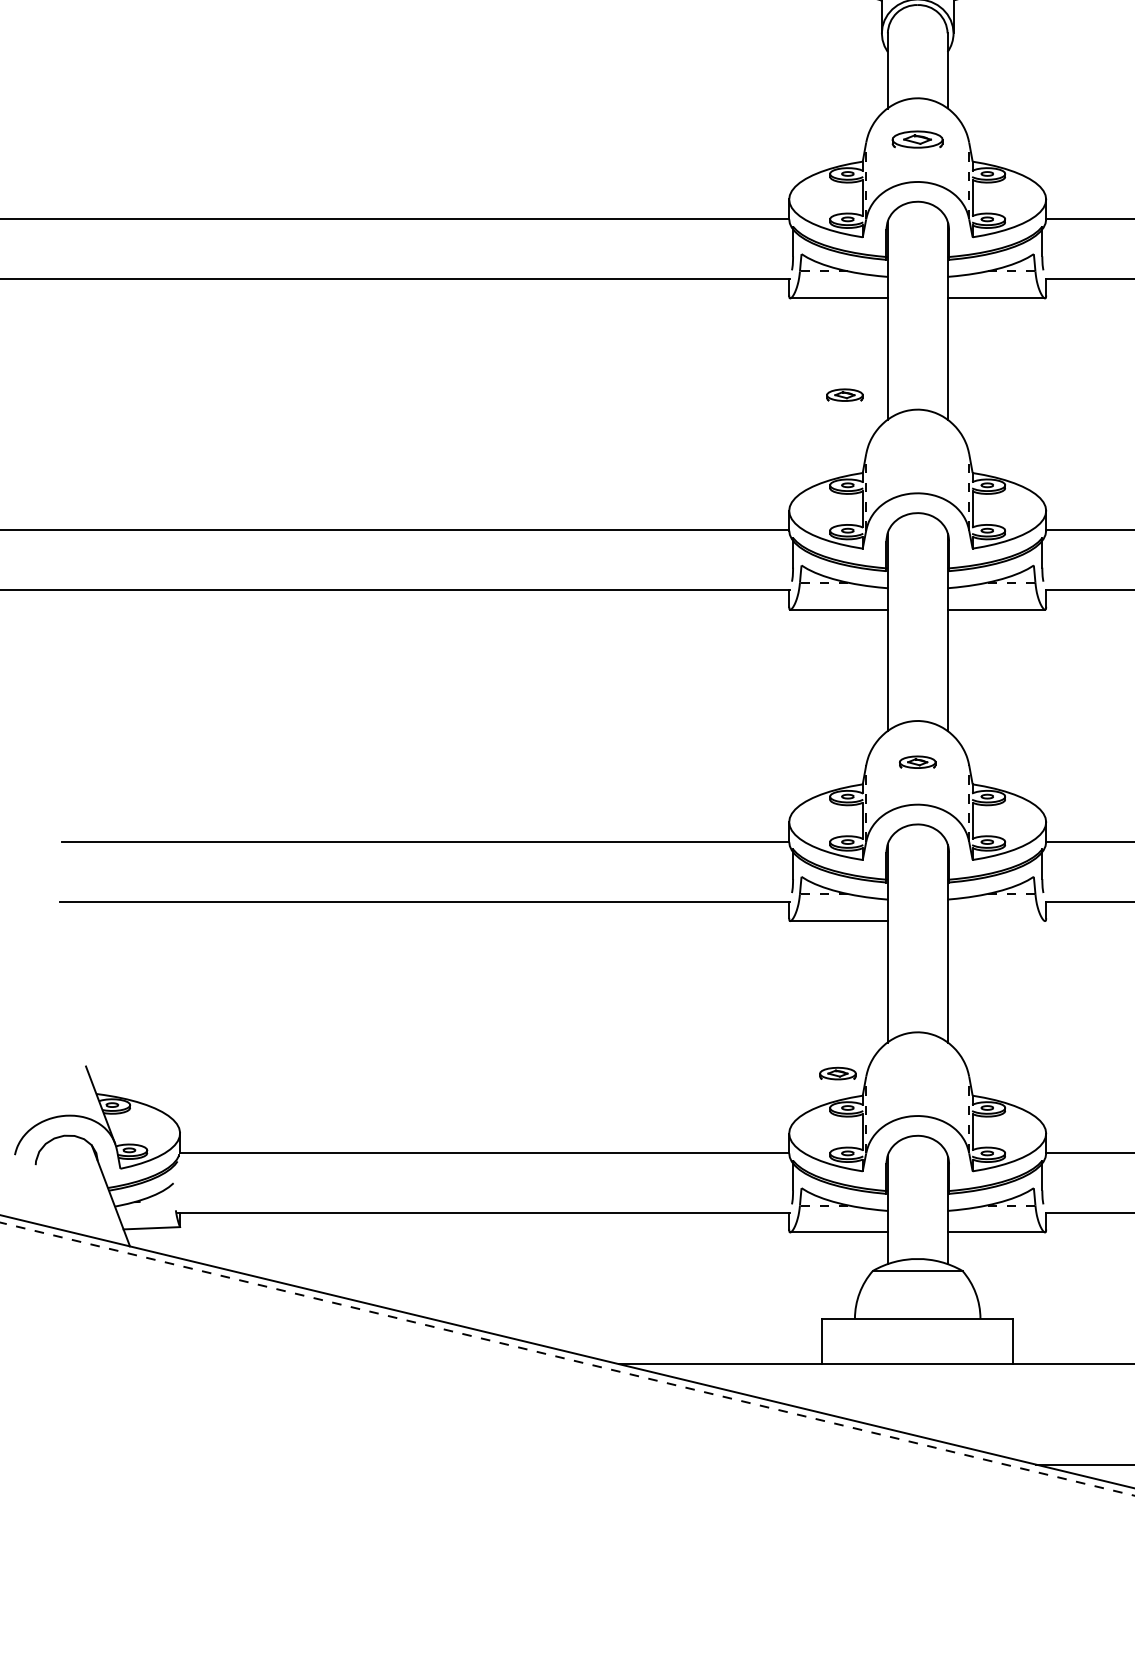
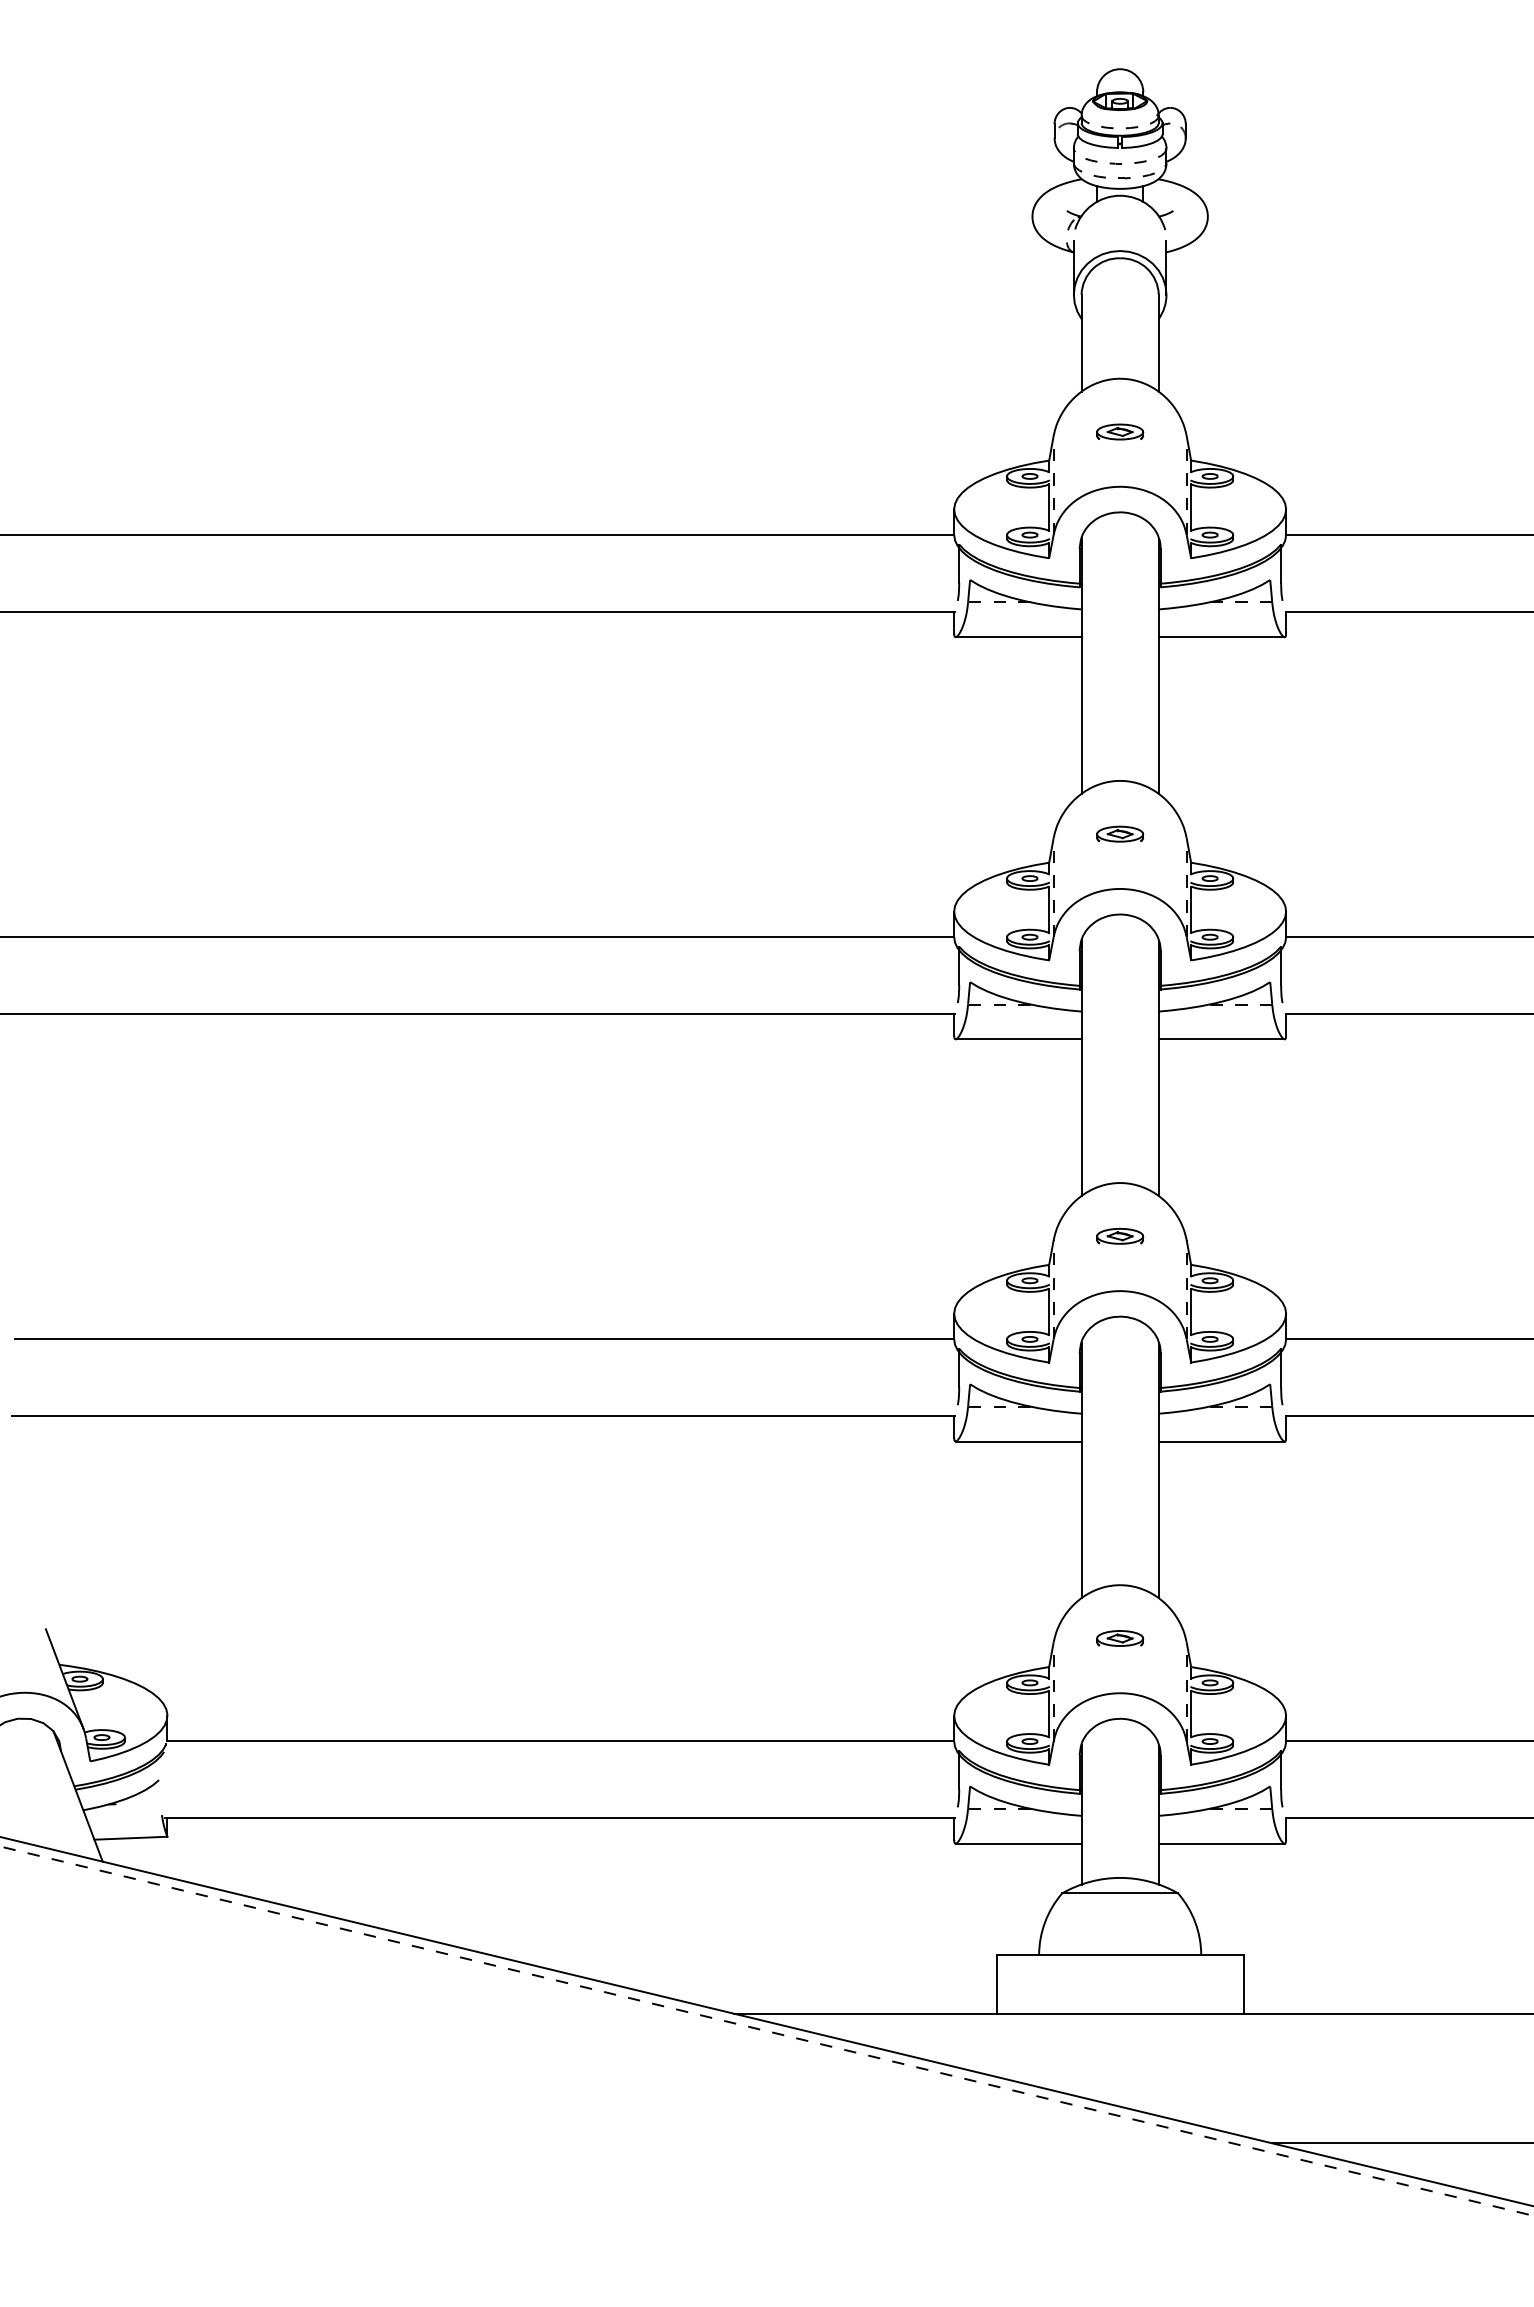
part: (917, 139) -> (1120, 431), size x0.71
part: (845, 394) -> (1120, 833), moved
line: (996, 921) -> (1221, 1441), added
part: (838, 1073) -> (1120, 1638), moved

